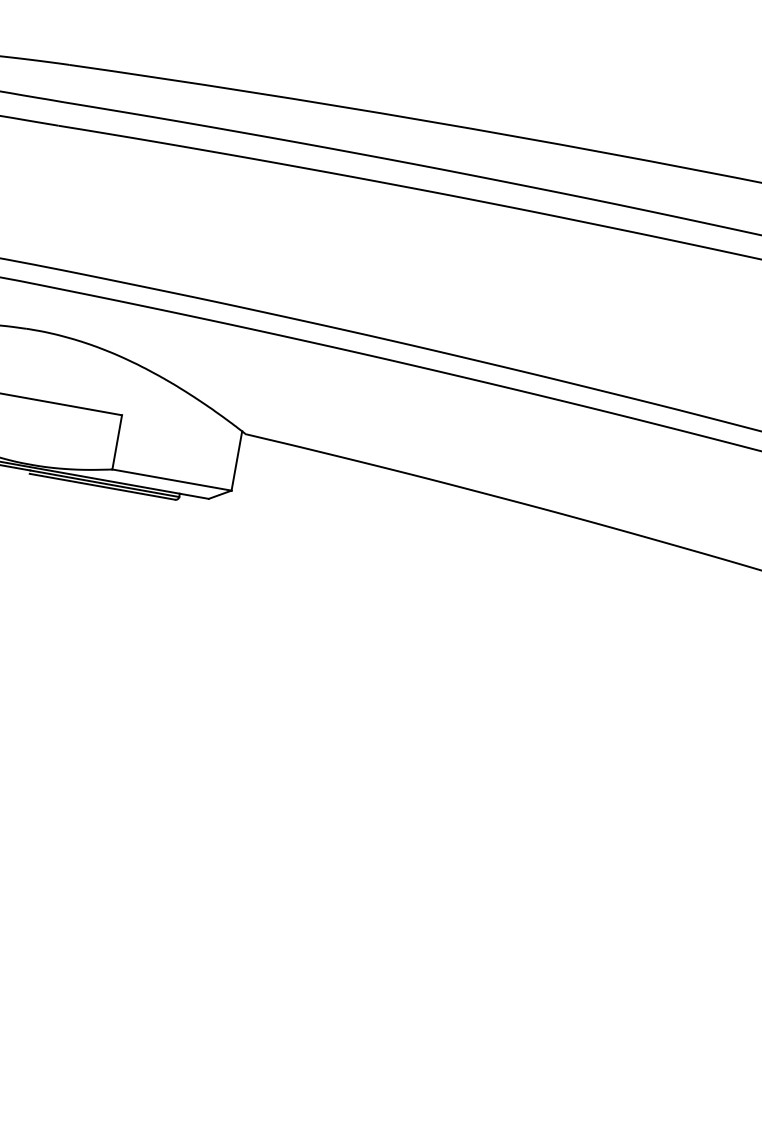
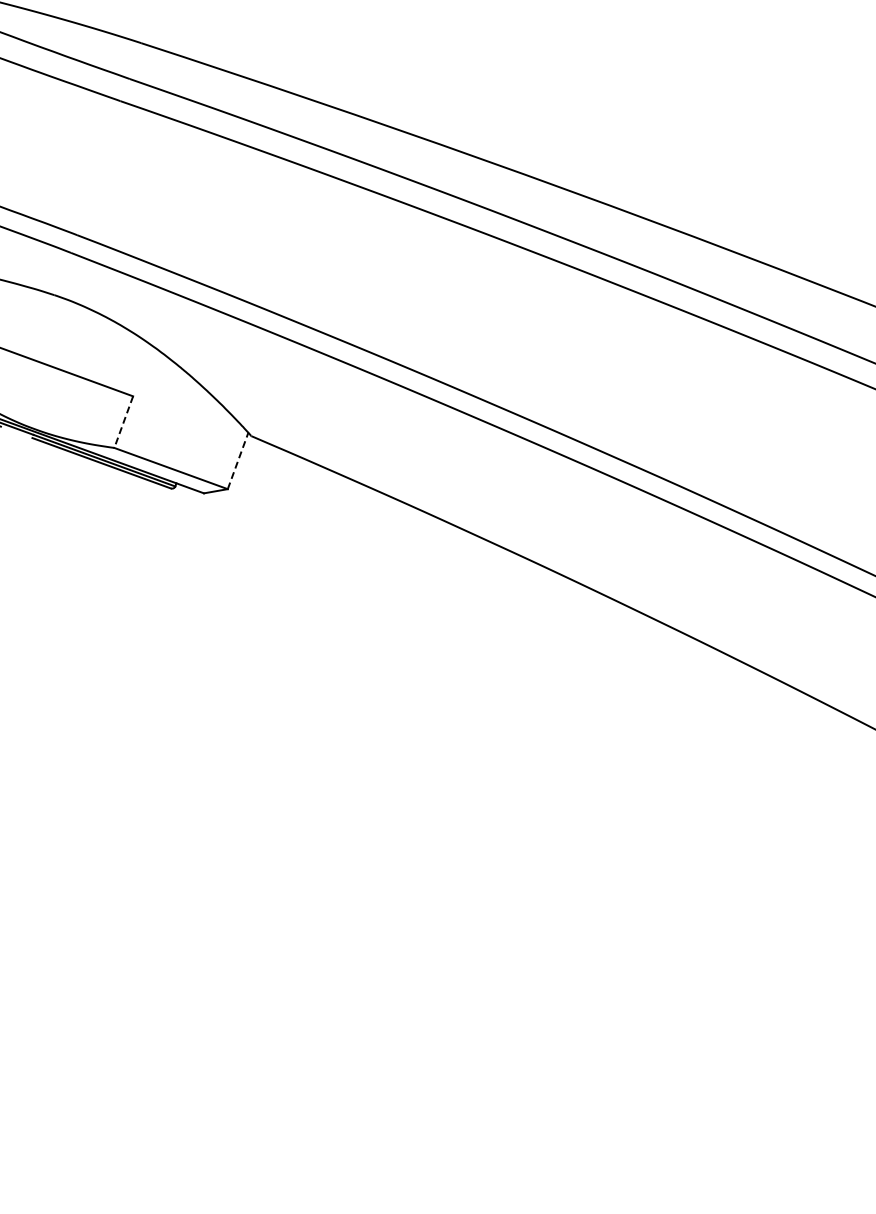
line: (117, 442) -> (123, 422), solid -> dashed
line: (237, 460) -> (238, 460), solid -> dashed

